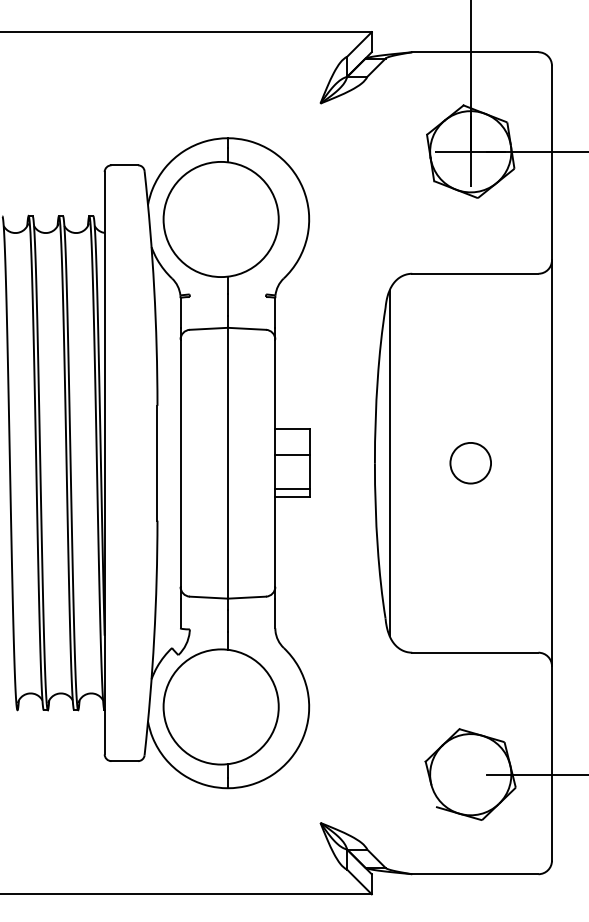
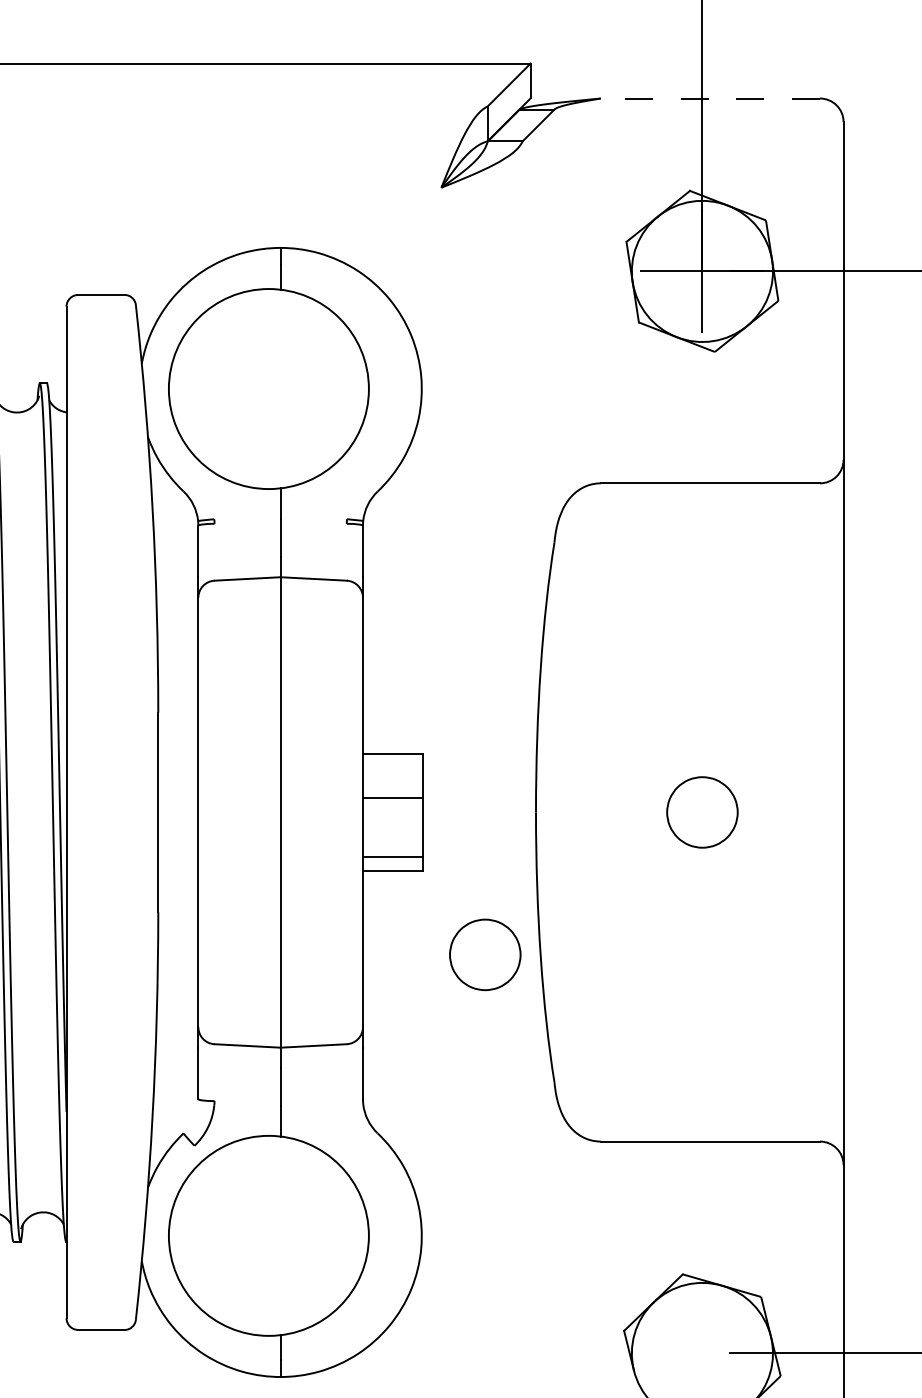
line: (474, 52) -> (708, 98), solid -> dashed
line: (389, 462) -> (561, 811), removed
part: (345, 545) -> (484, 955), added

